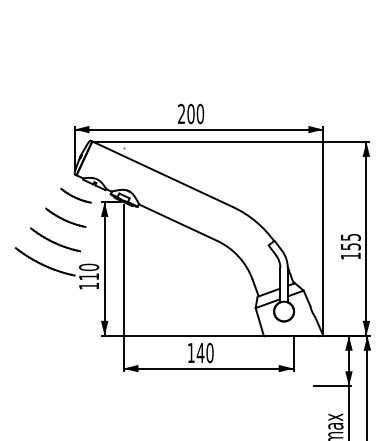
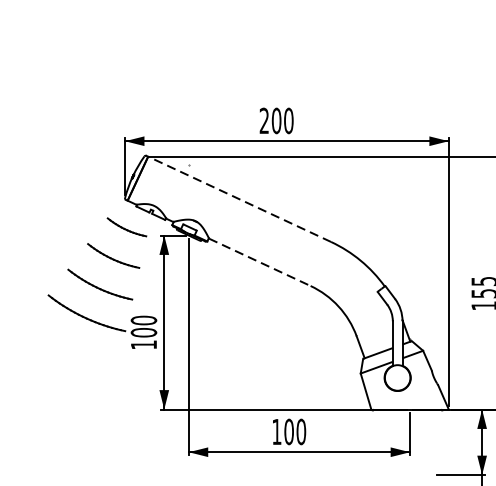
line: (162, 174) -> (239, 199), solid -> dashed
line: (178, 222) -> (260, 262), solid -> dashed
text: (89, 276) -> (144, 332), 110 -> 100
text: (200, 352) -> (288, 431), 140 -> 100

